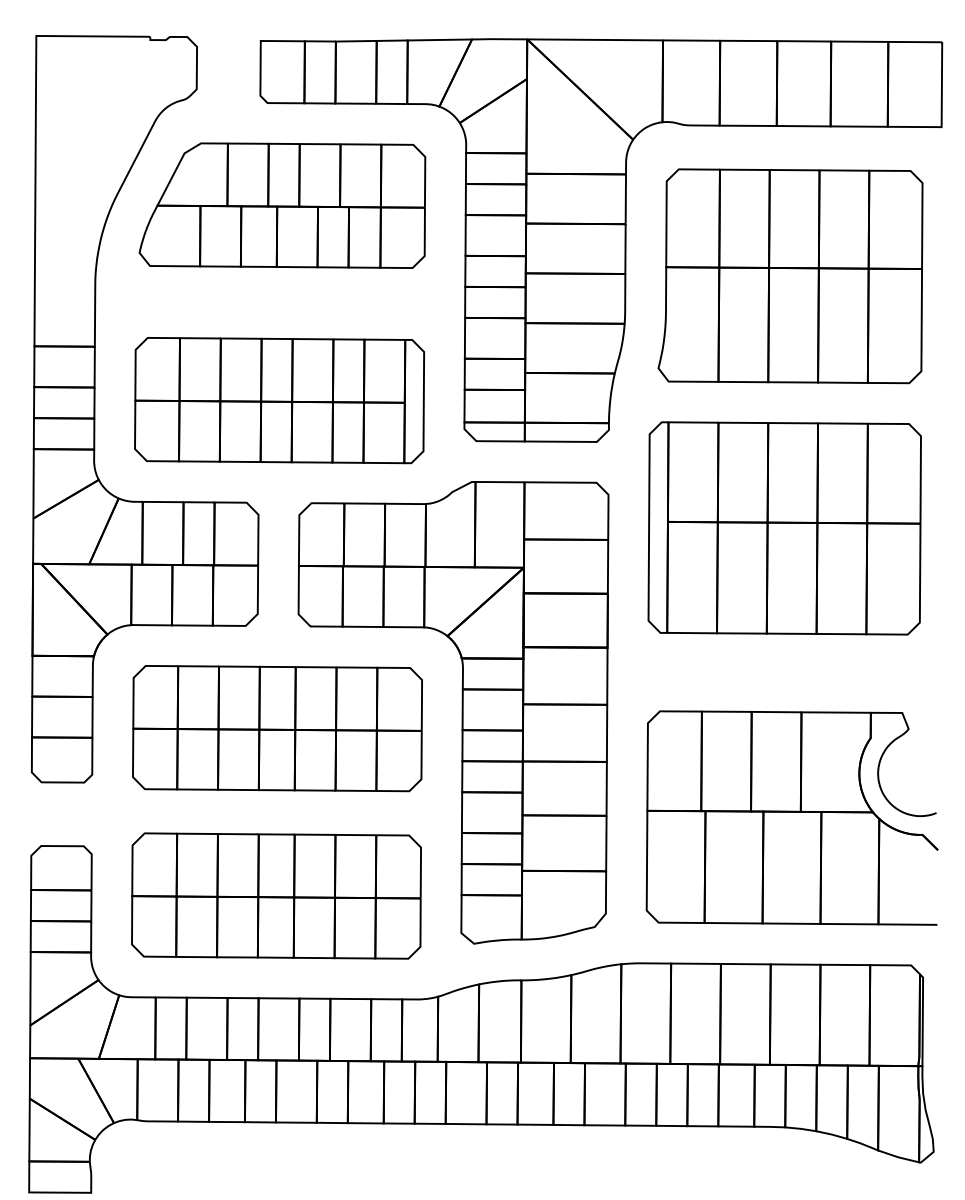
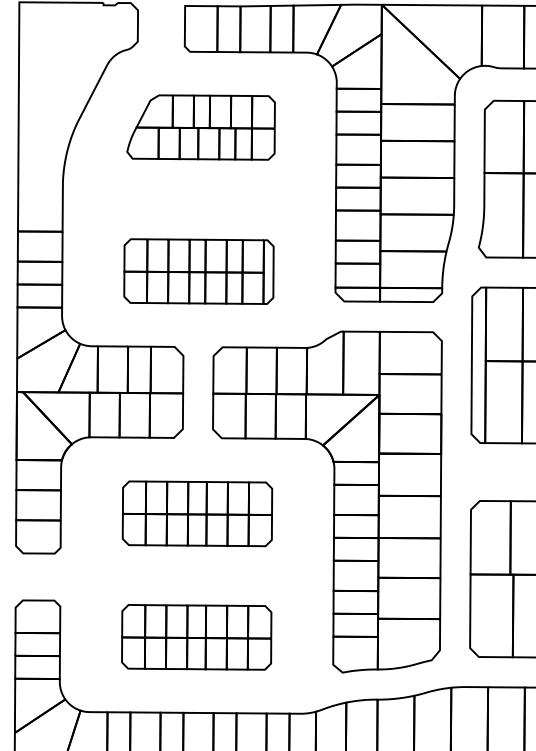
part: (282, 205) -> (201, 127), size x0.7
part: (279, 400) -> (198, 271), size x0.7
part: (277, 728) -> (197, 513), size x0.7
part: (276, 895) -> (196, 636), size x0.7

